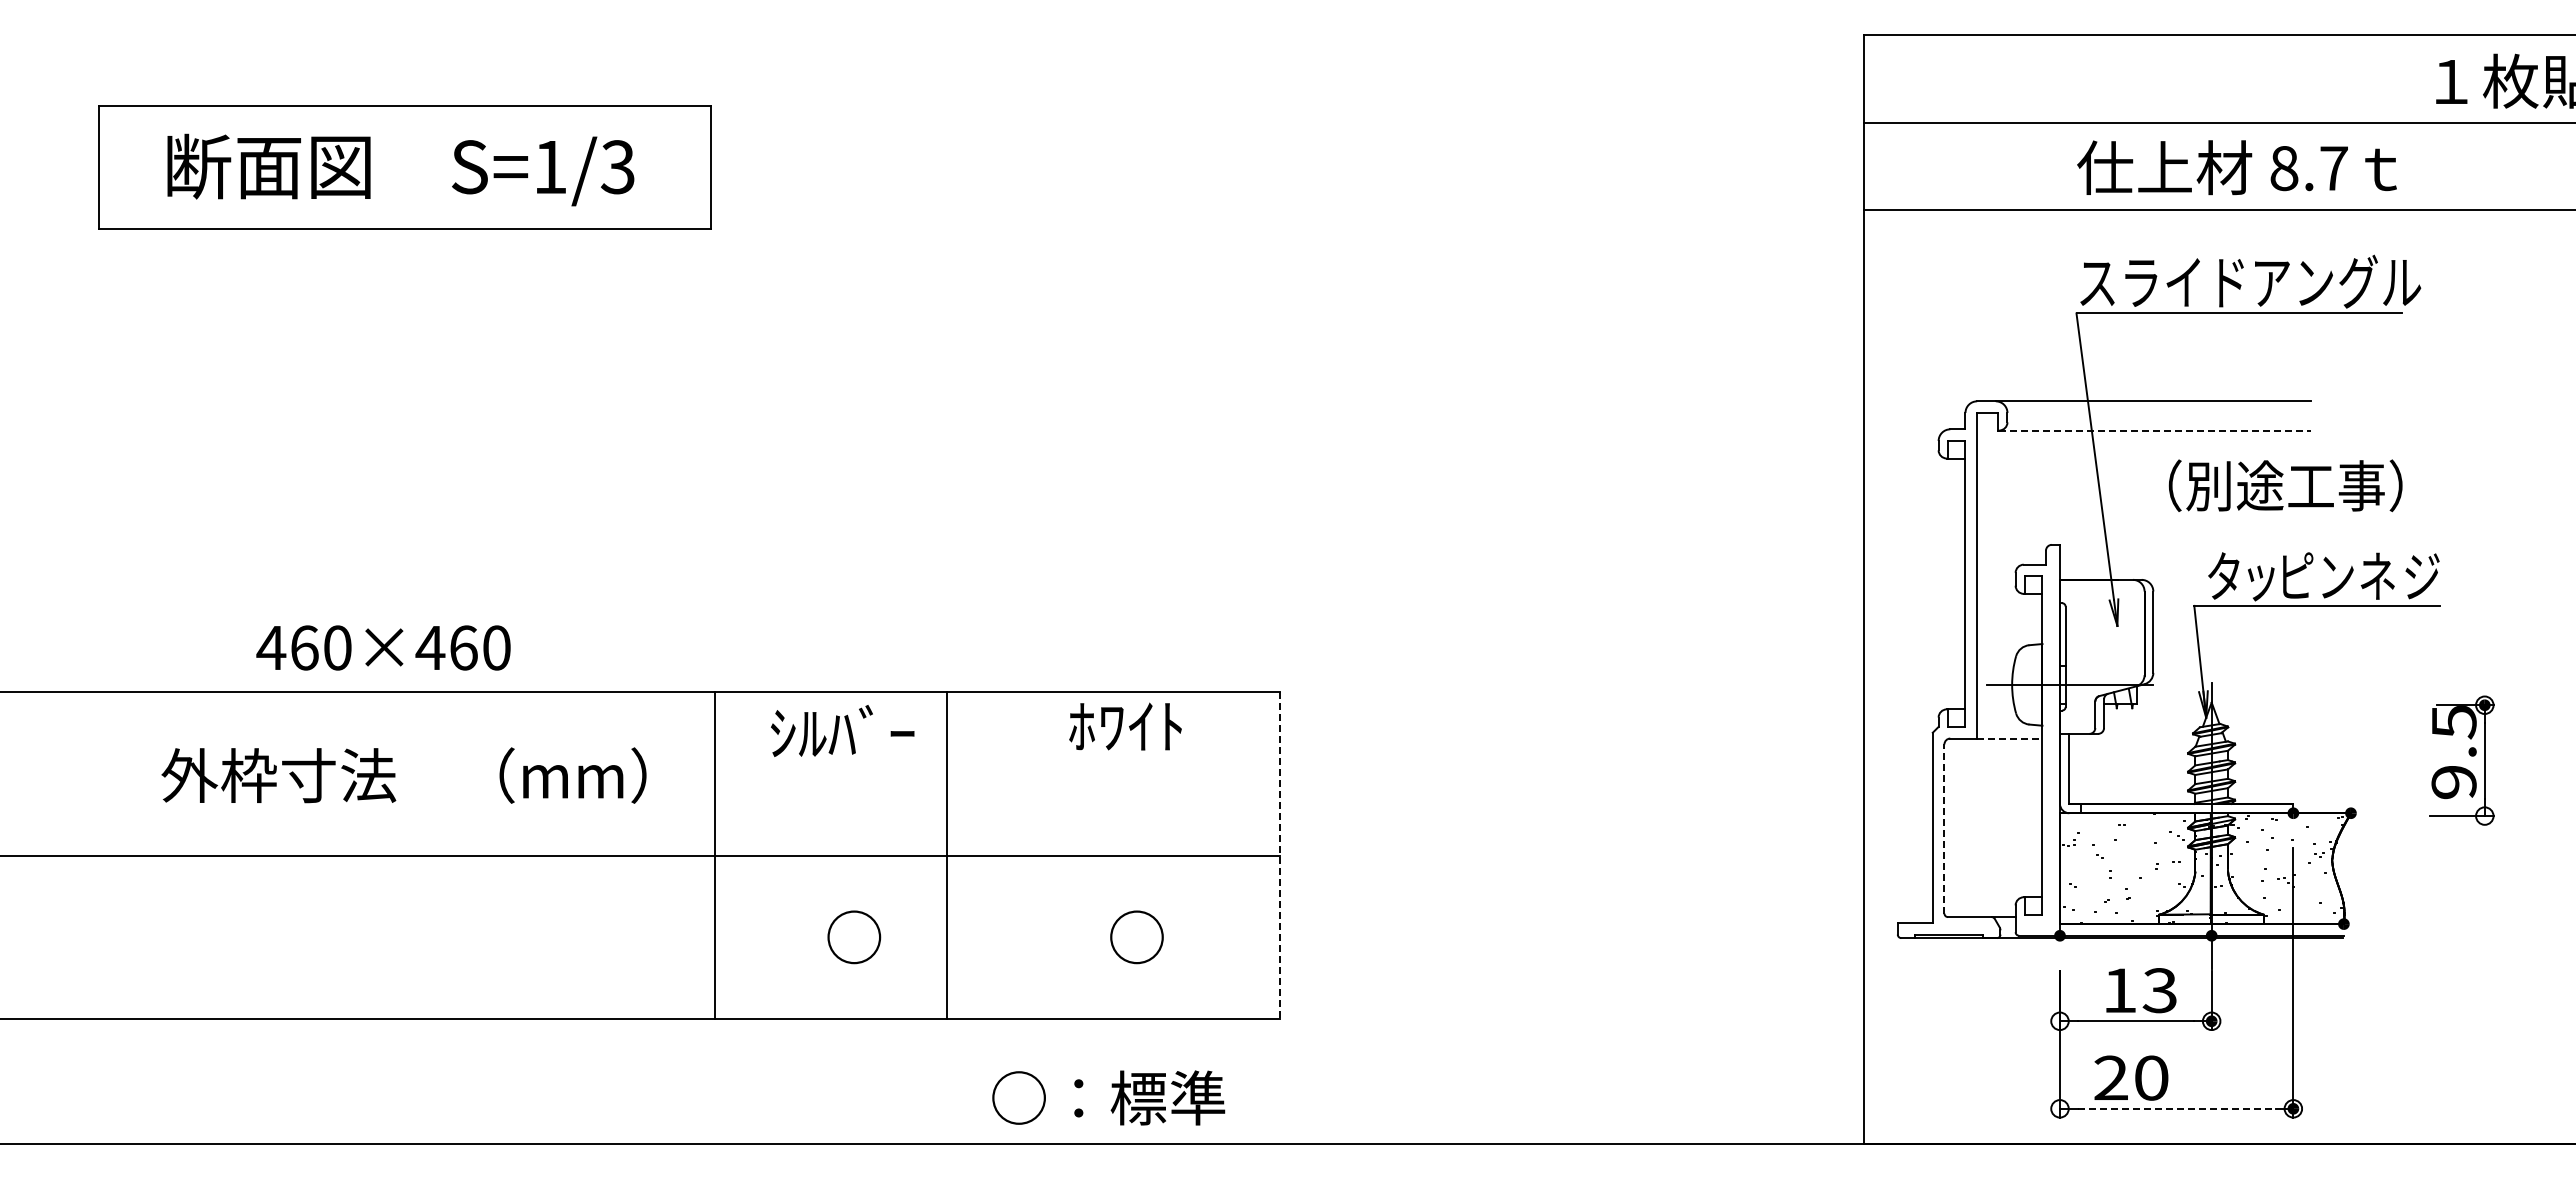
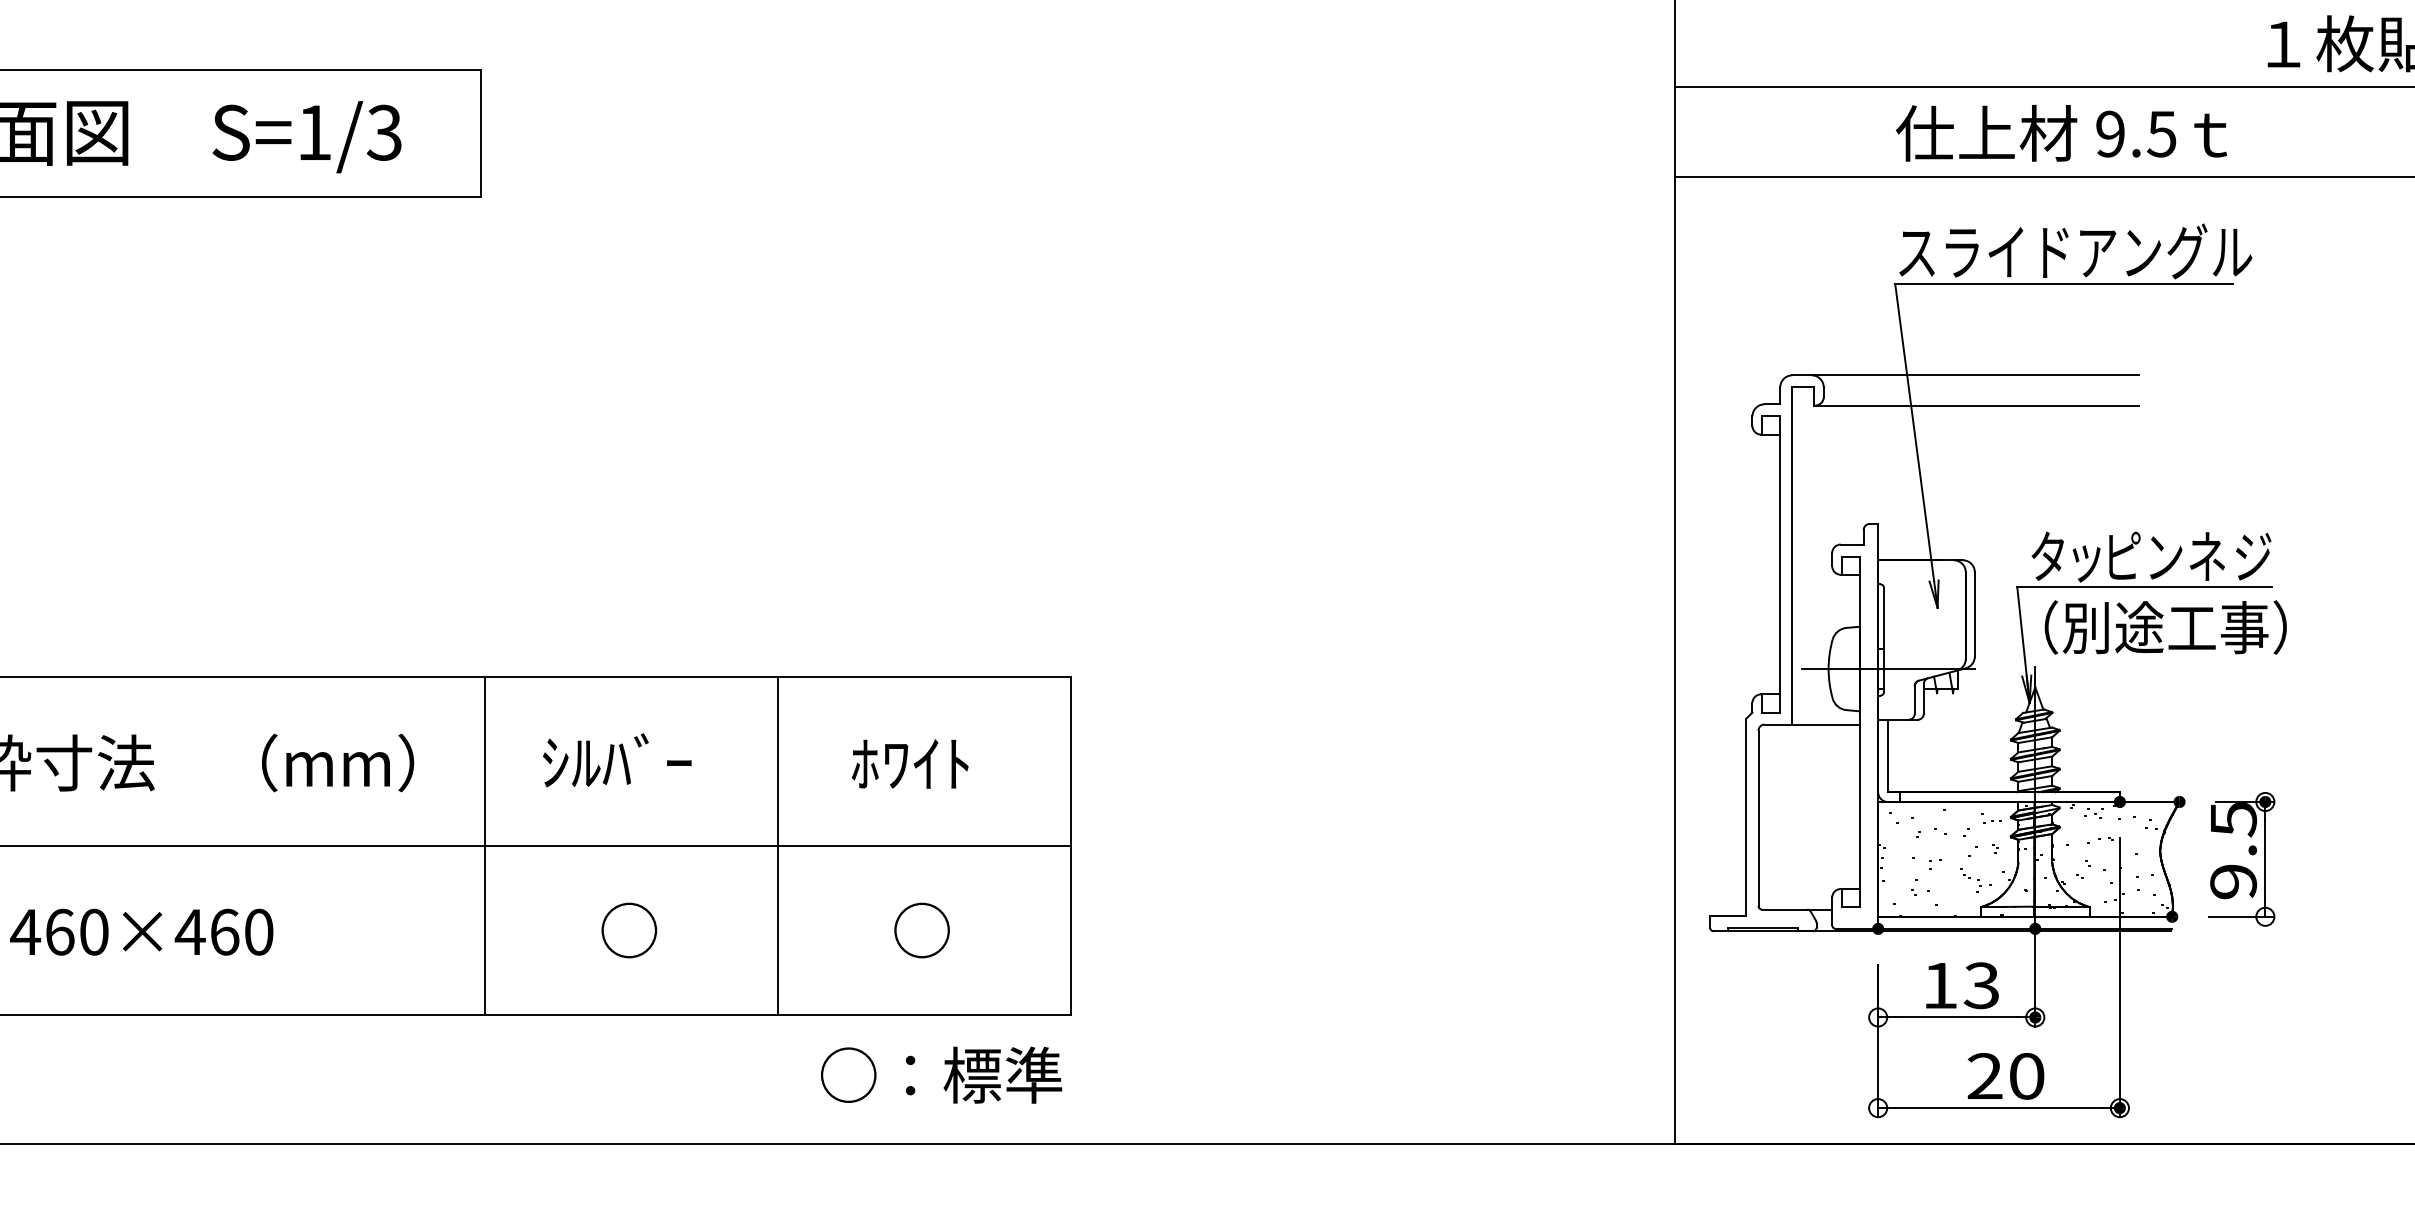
text: (2308, 168) -> (2135, 134), 8.7 -> 9.5
line: (2155, 430) -> (1977, 405), dashed -> solid
text: (2285, 485) -> (2165, 627), moved
text: (383, 647) -> (141, 931), moved
text: (1125, 726) -> (910, 763), moved
text: (842, 730) -> (617, 759), moved
line: (2009, 738) -> (1825, 724), dashed -> solid
part: (2460, 766) -> (2240, 865), moved
line: (1944, 829) -> (1758, 818), dashed -> solid
line: (946, 855) -> (777, 845), moved
line: (1280, 856) -> (1070, 846), dashed -> solid
text: (2131, 1077) -> (2006, 1075), moved
text: (1108, 1097) -> (941, 1074), moved
line: (2177, 1108) -> (1999, 1107), dashed -> solid

